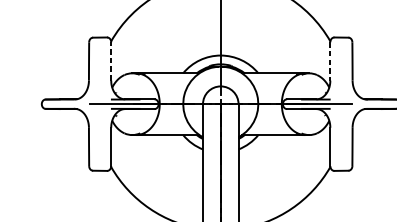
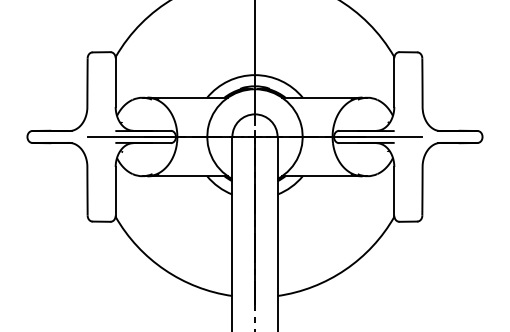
line: (111, 61) -> (115, 82), dashed -> solid
line: (330, 62) -> (394, 83), dashed -> solid

